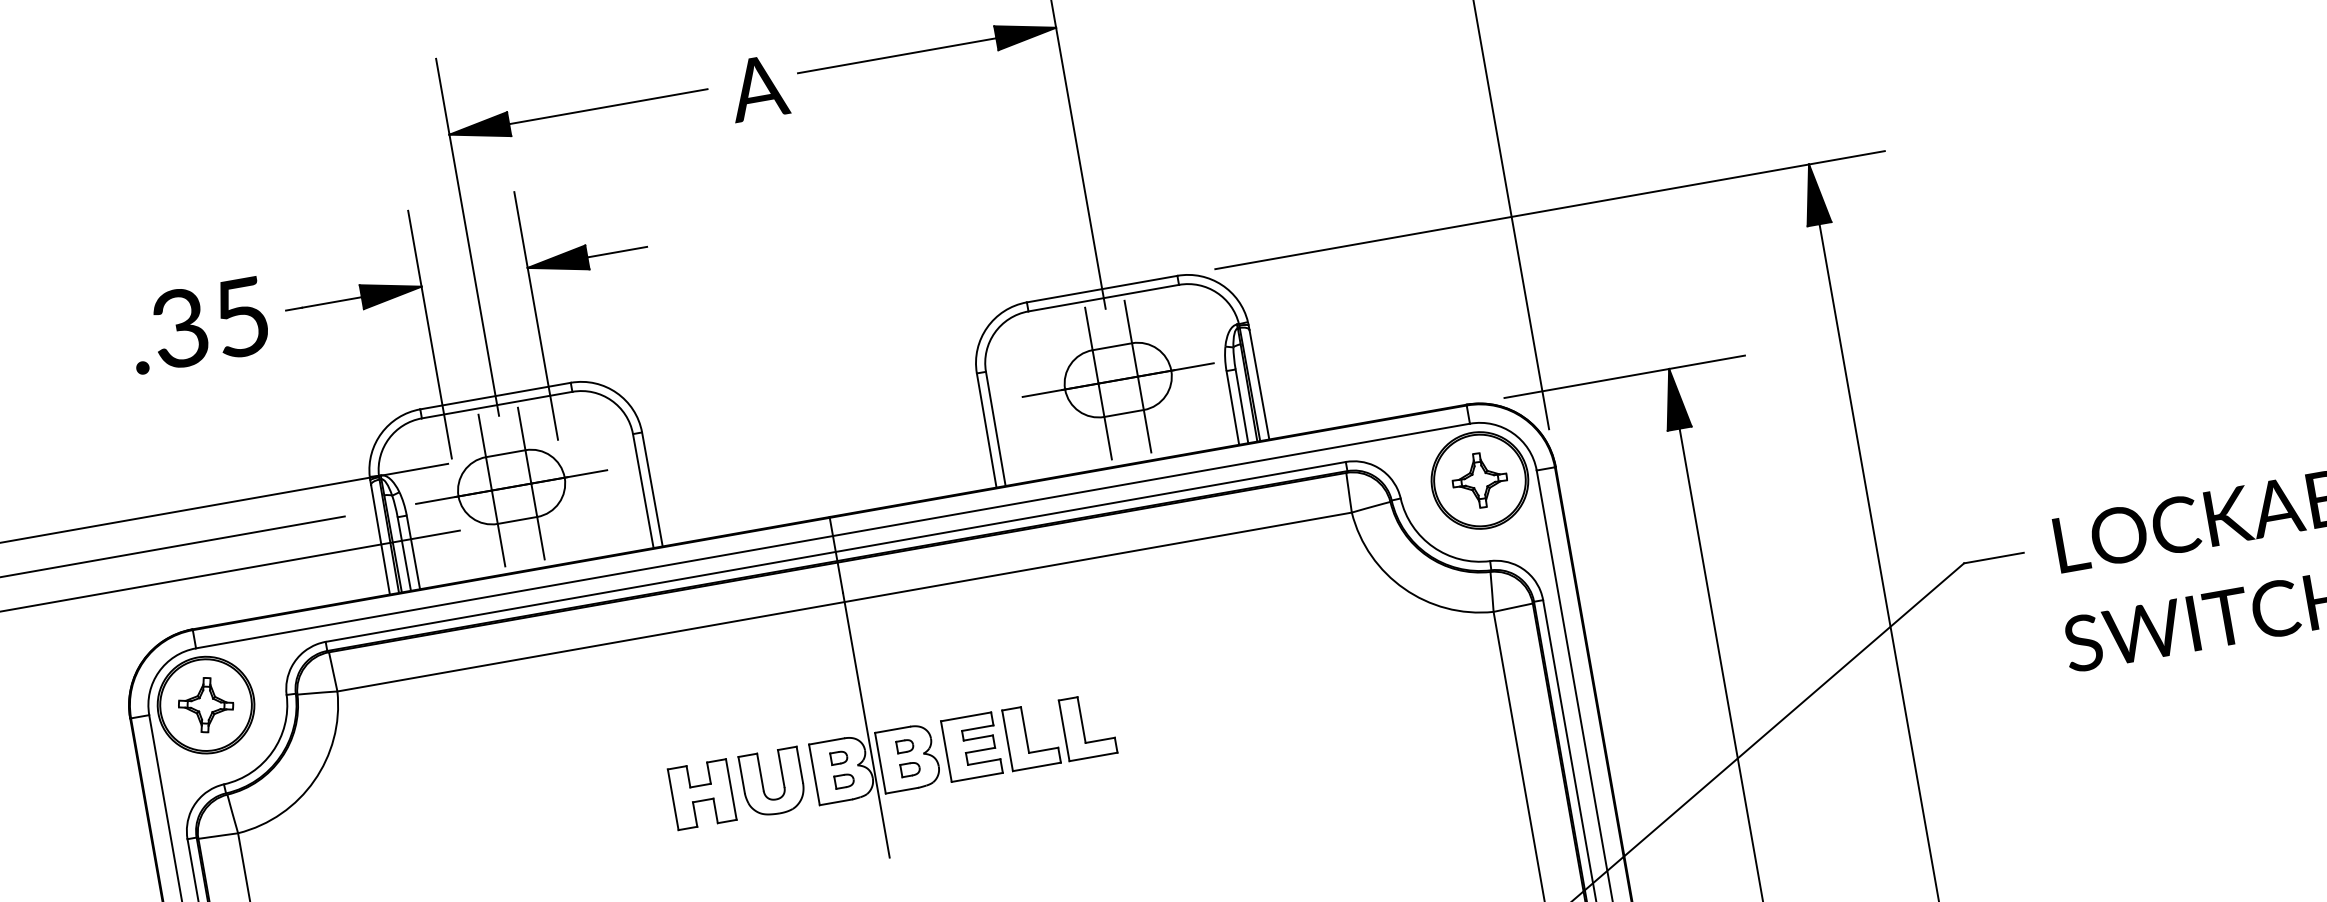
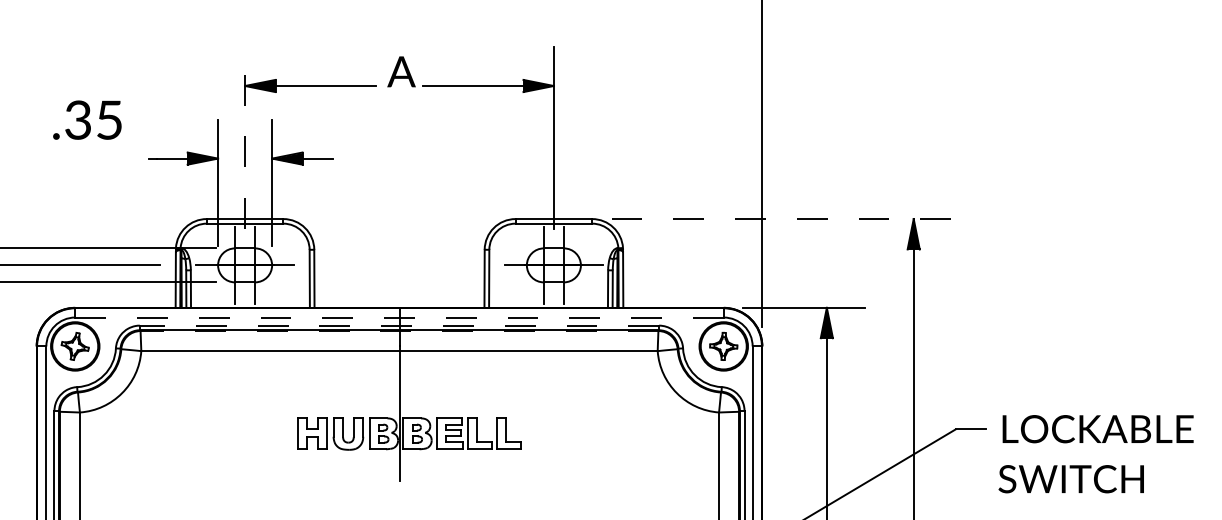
text: (757, 87) -> (401, 71), moved
line: (1551, 210) -> (782, 219), solid -> dashed
line: (468, 237) -> (245, 138), solid -> dashed
text: (198, 323) -> (87, 119), moved
line: (834, 535) -> (400, 317), solid -> dashed
line: (835, 551) -> (399, 325), solid -> dashed
line: (837, 563) -> (399, 331), solid -> dashed

